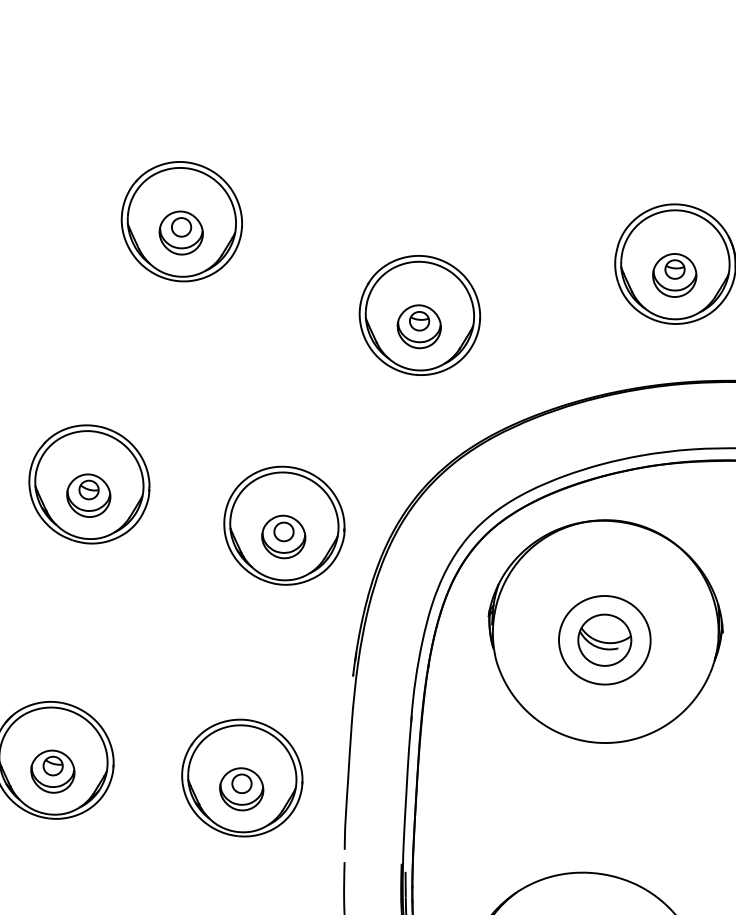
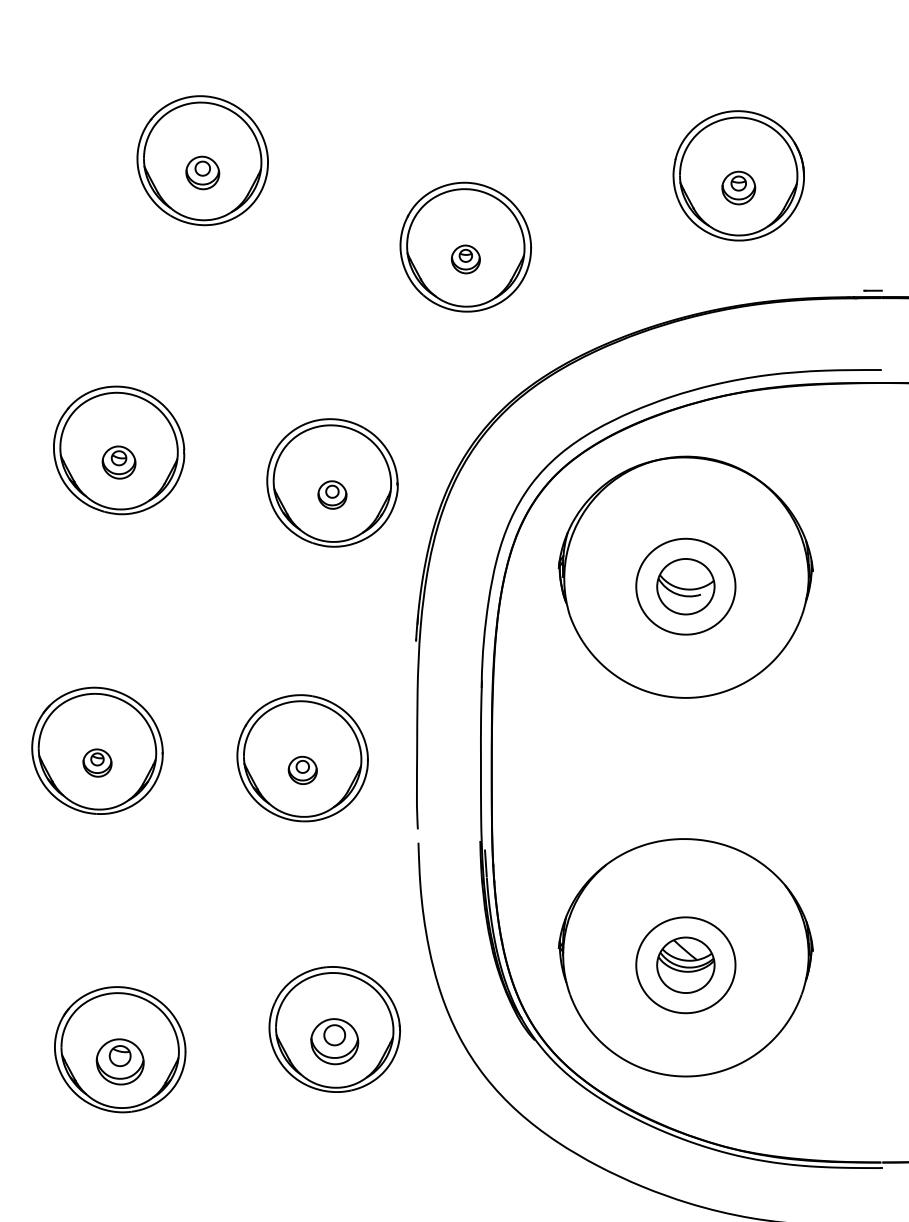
part: (181, 232) -> (202, 172), size x0.7
part: (674, 274) -> (738, 187), size x0.7
part: (418, 326) -> (465, 259), size x0.6
part: (88, 495) -> (118, 462), size x0.7
part: (283, 536) -> (332, 494), size x0.6
part: (52, 771) -> (97, 762), size x0.6
part: (241, 789) -> (302, 770), size x0.6

